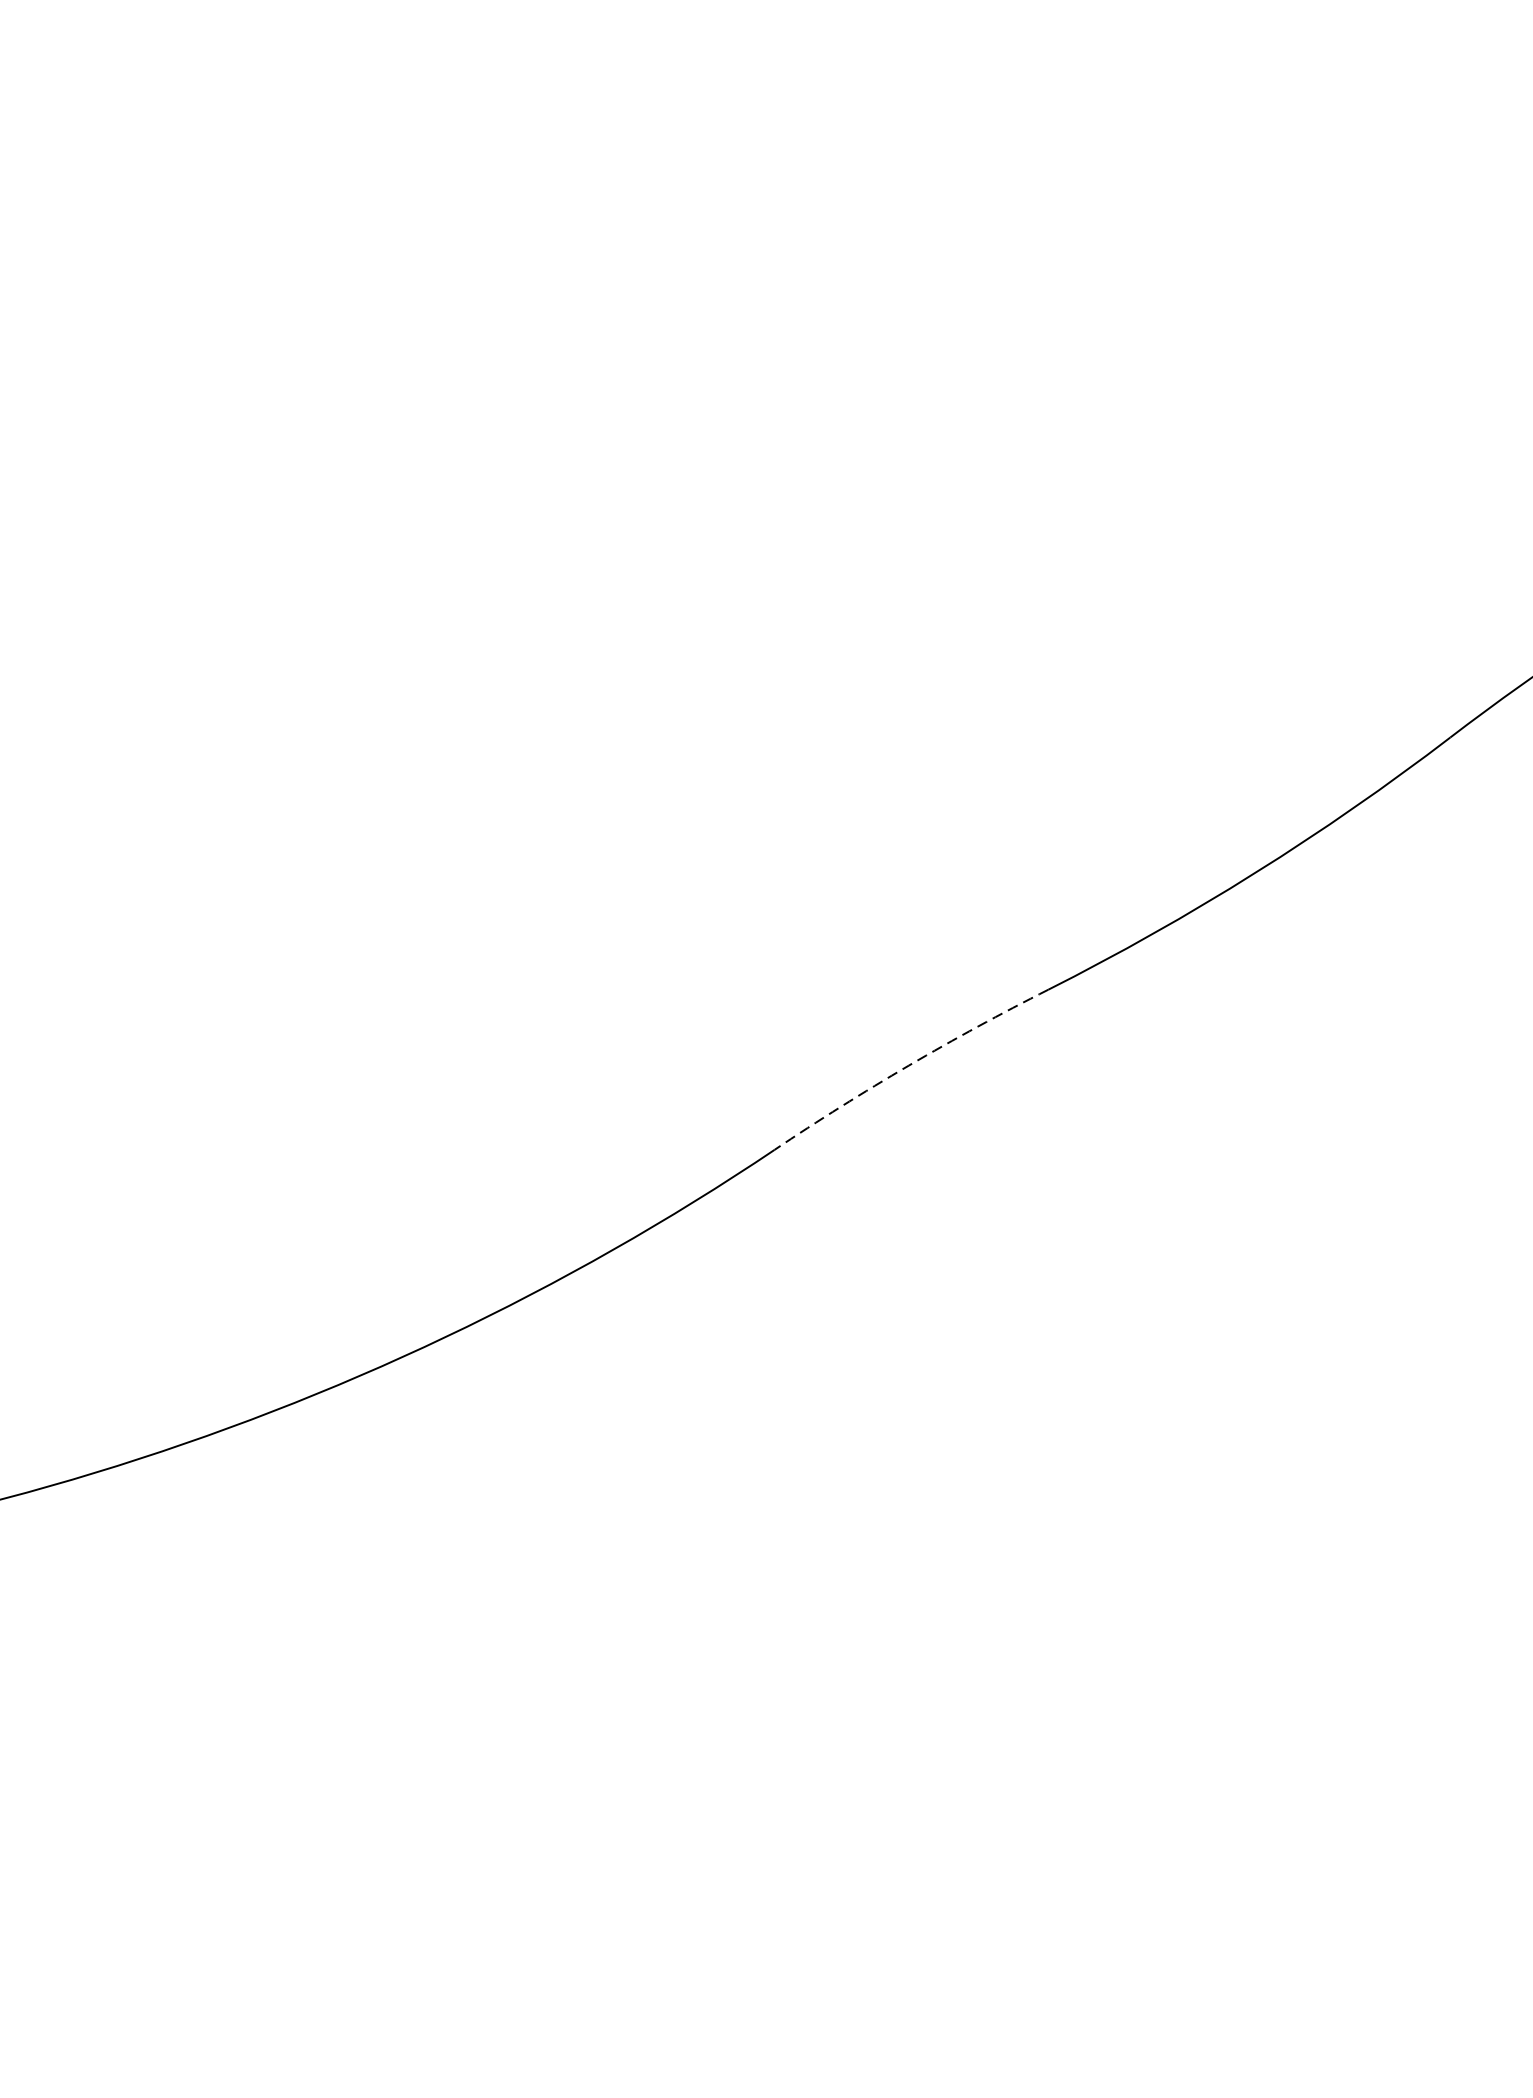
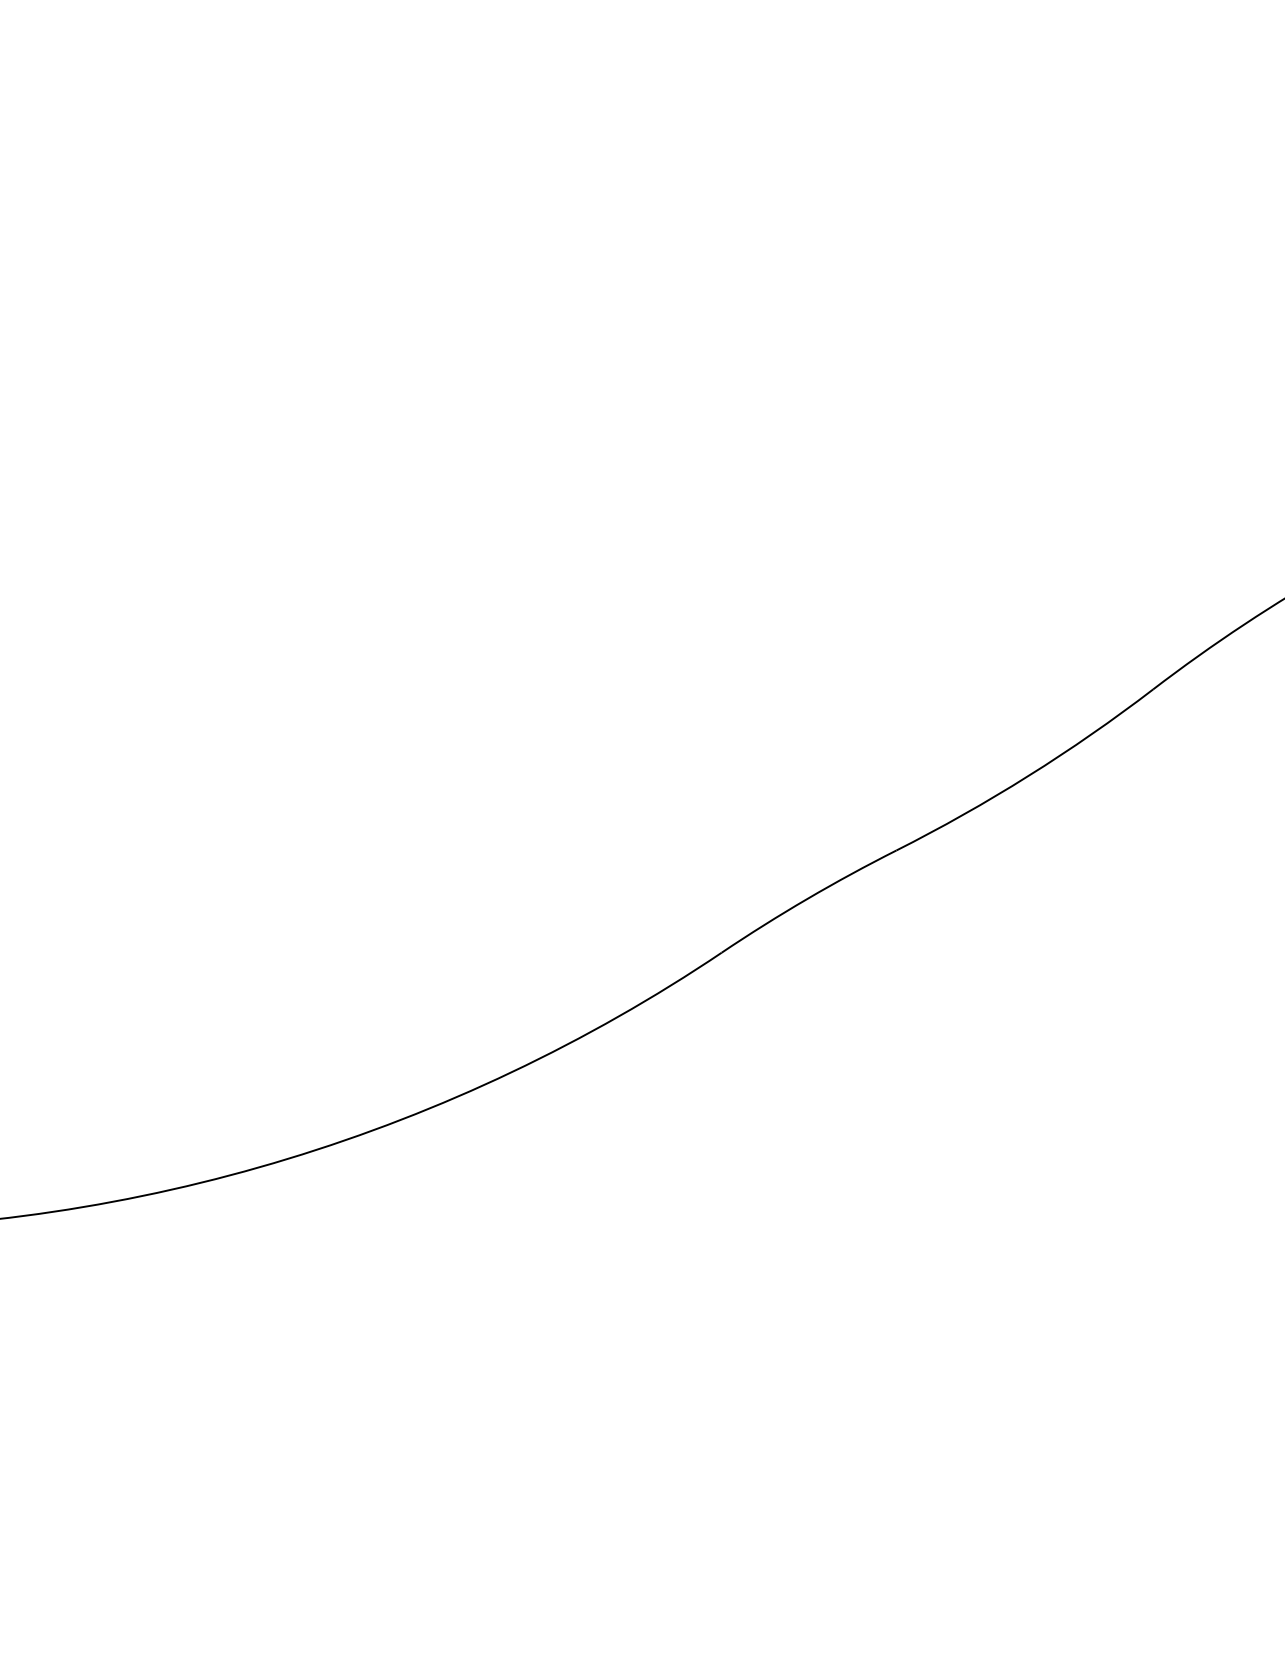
arc: (908, 1064) -> (807, 898), dashed -> solid

